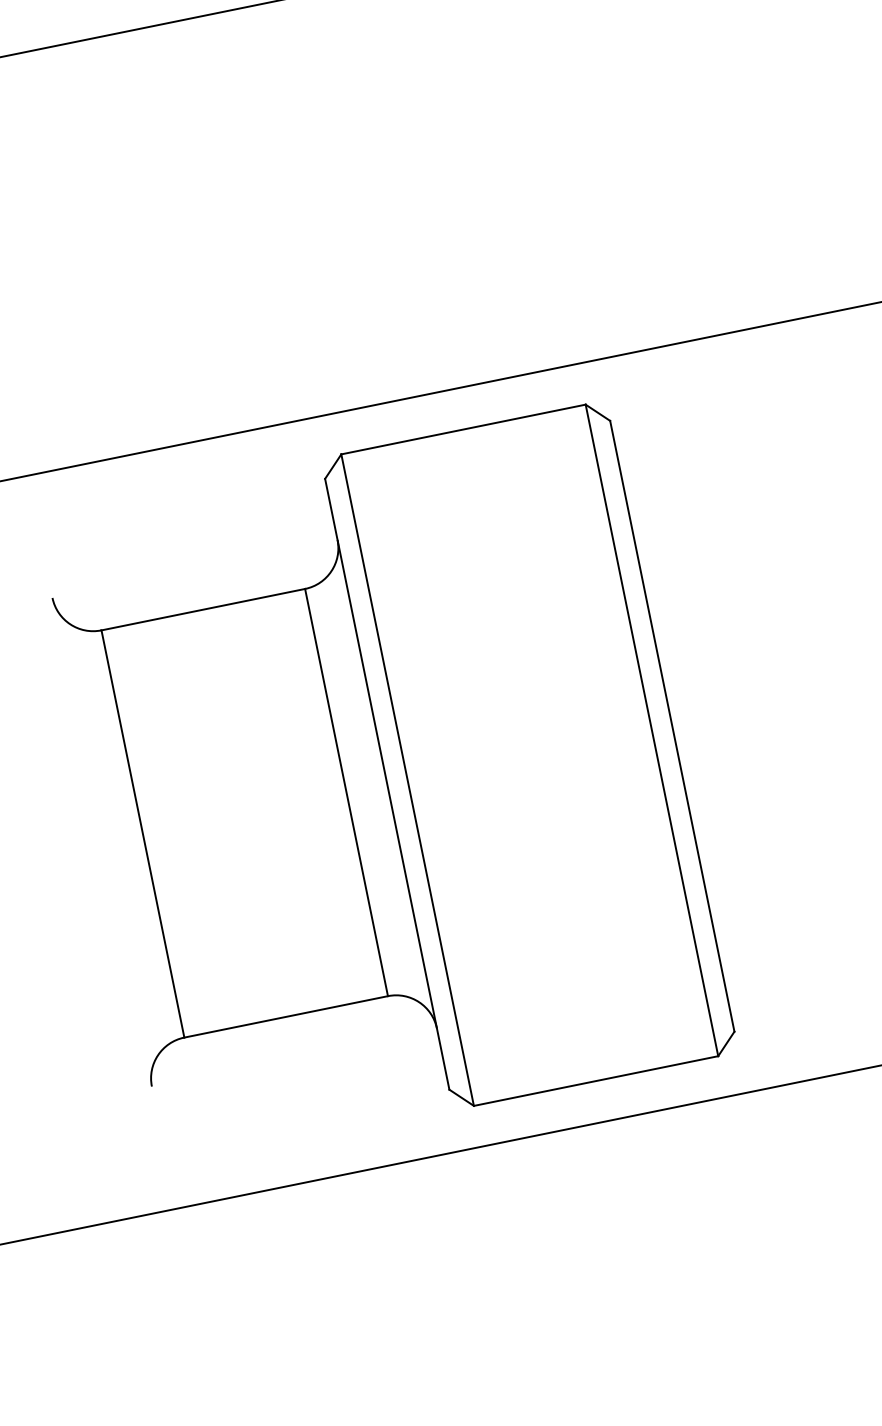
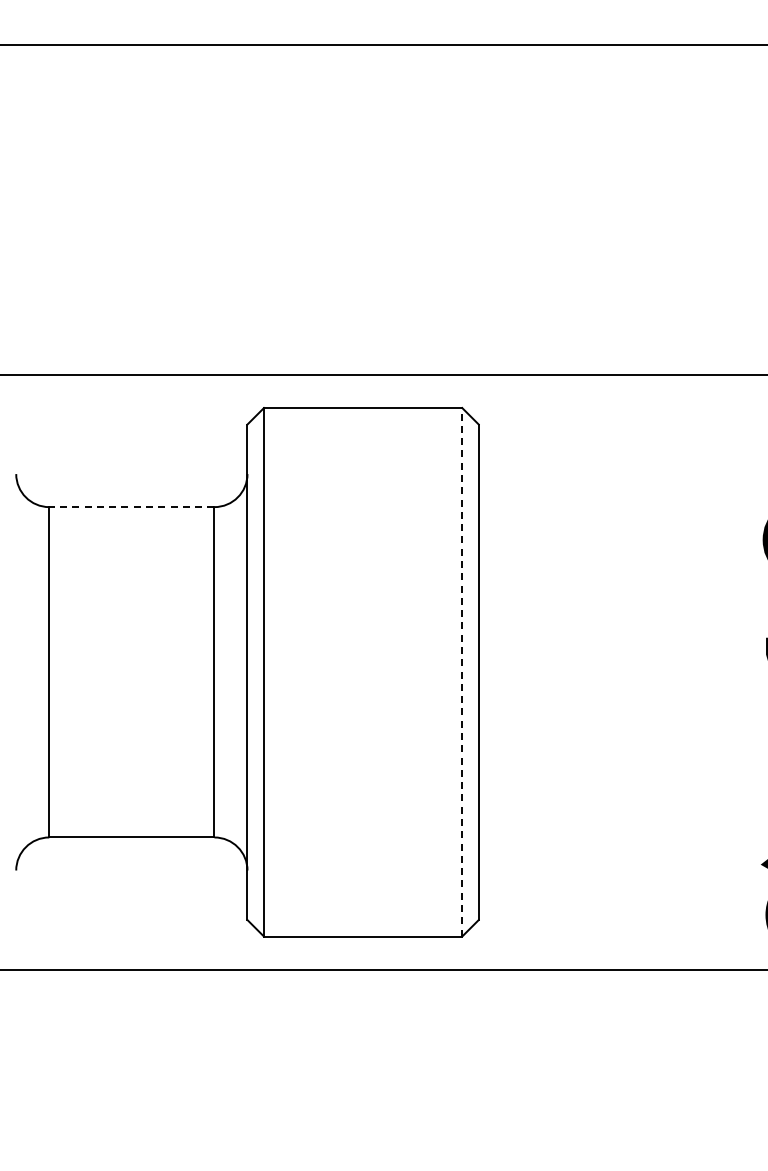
line: (202, 610) -> (131, 507), solid -> dashed
line: (652, 729) -> (462, 671), solid -> dashed

